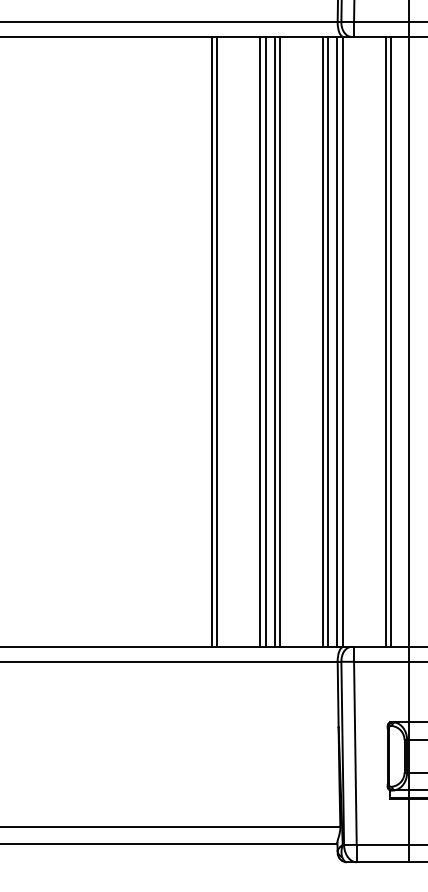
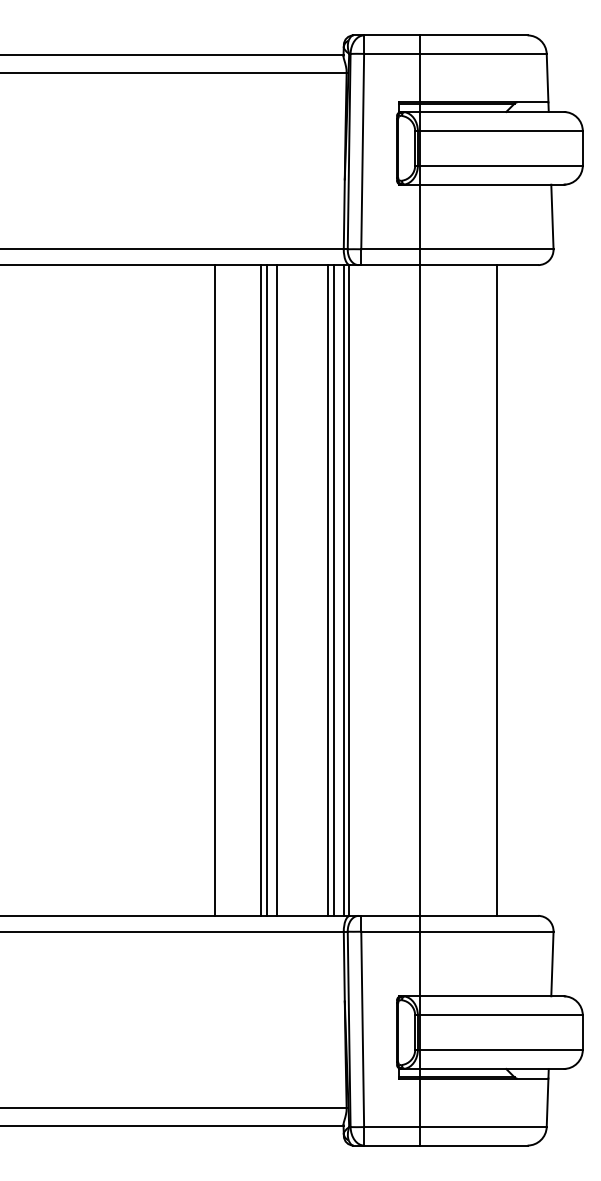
line: (211, 341) -> (209, 590), removed
line: (280, 341) -> (282, 590), removed
line: (386, 341) -> (395, 590), removed
line: (390, 341) -> (400, 590), removed

